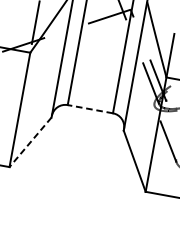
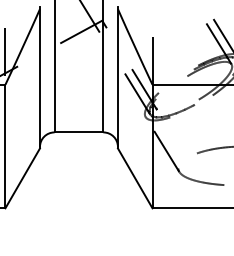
line: (89, 109) -> (78, 132), dashed -> solid
line: (30, 142) -> (22, 178), dashed -> solid

